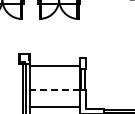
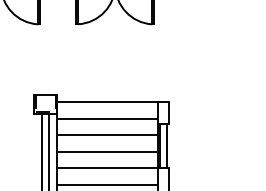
line: (55, 57) -> (107, 101), added
line: (55, 74) -> (107, 136), added
line: (55, 82) -> (107, 152), added
line: (55, 90) -> (107, 168), dashed -> solid
line: (55, 98) -> (107, 184), added

